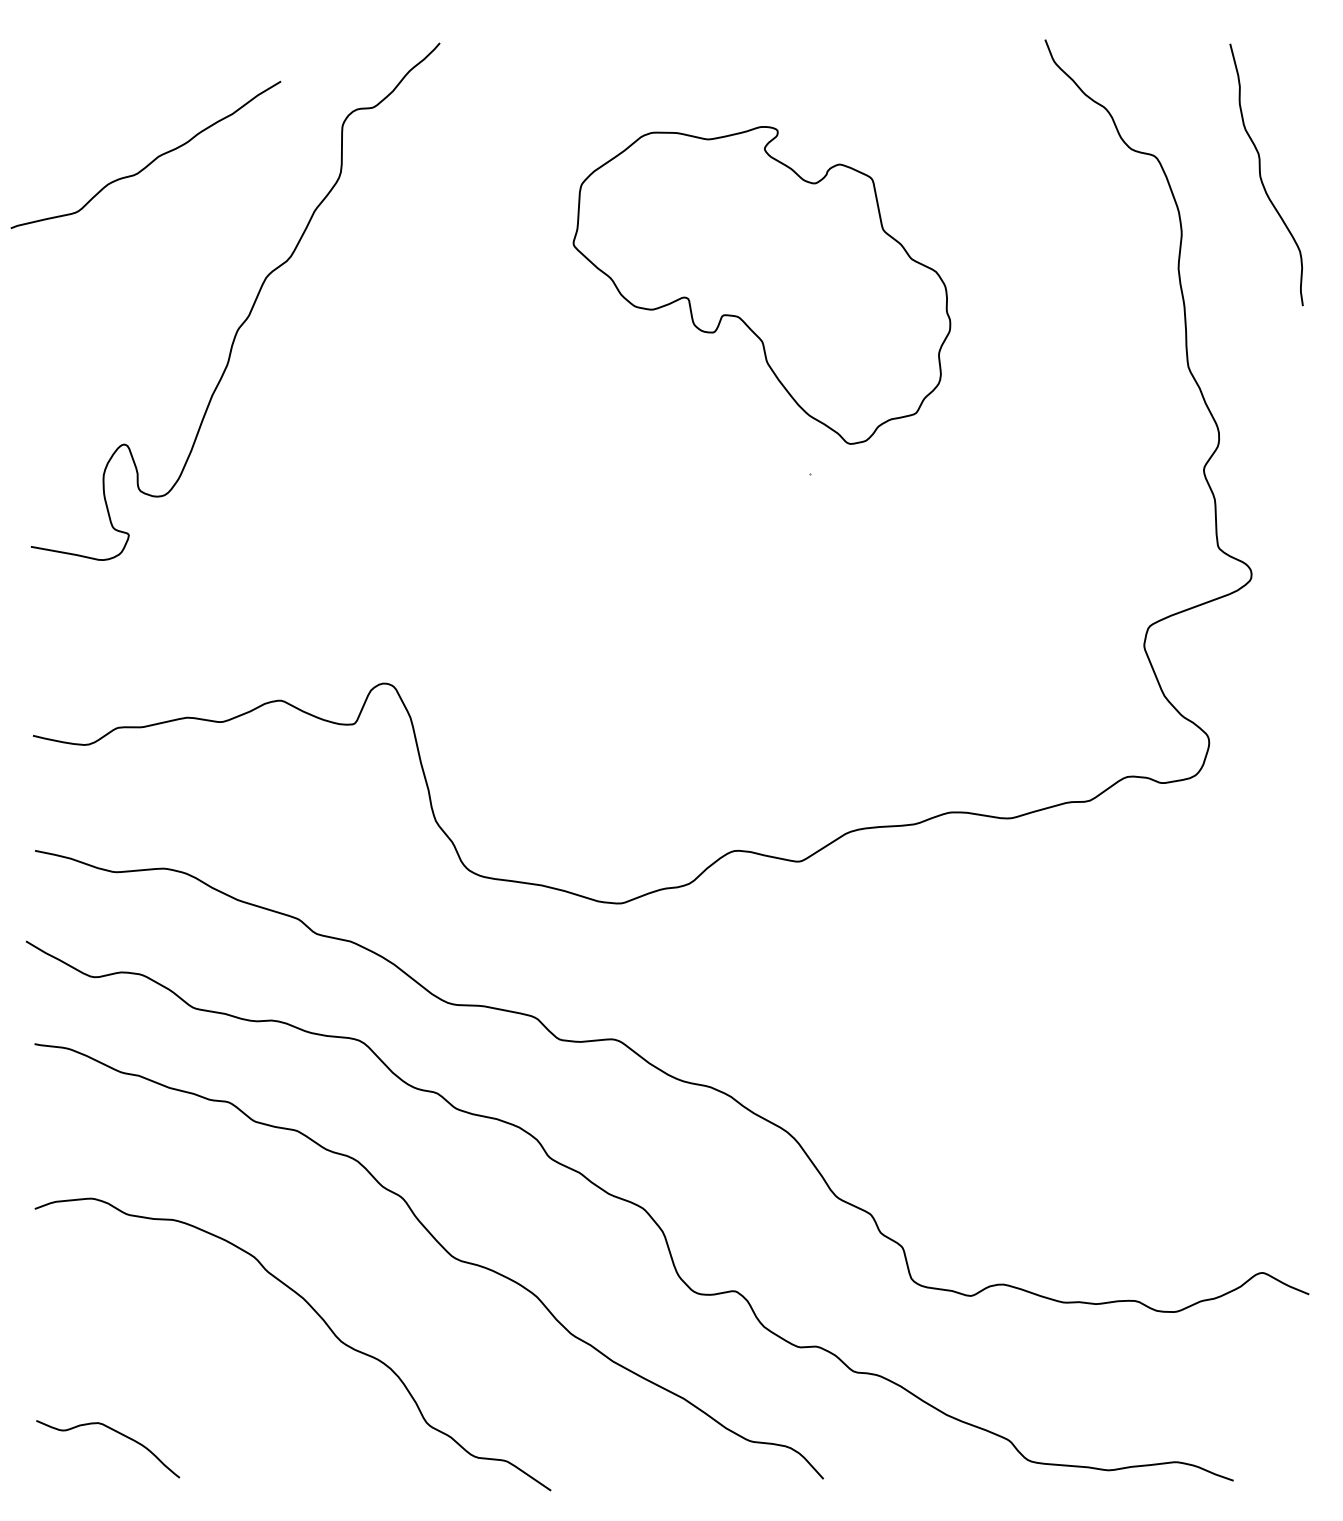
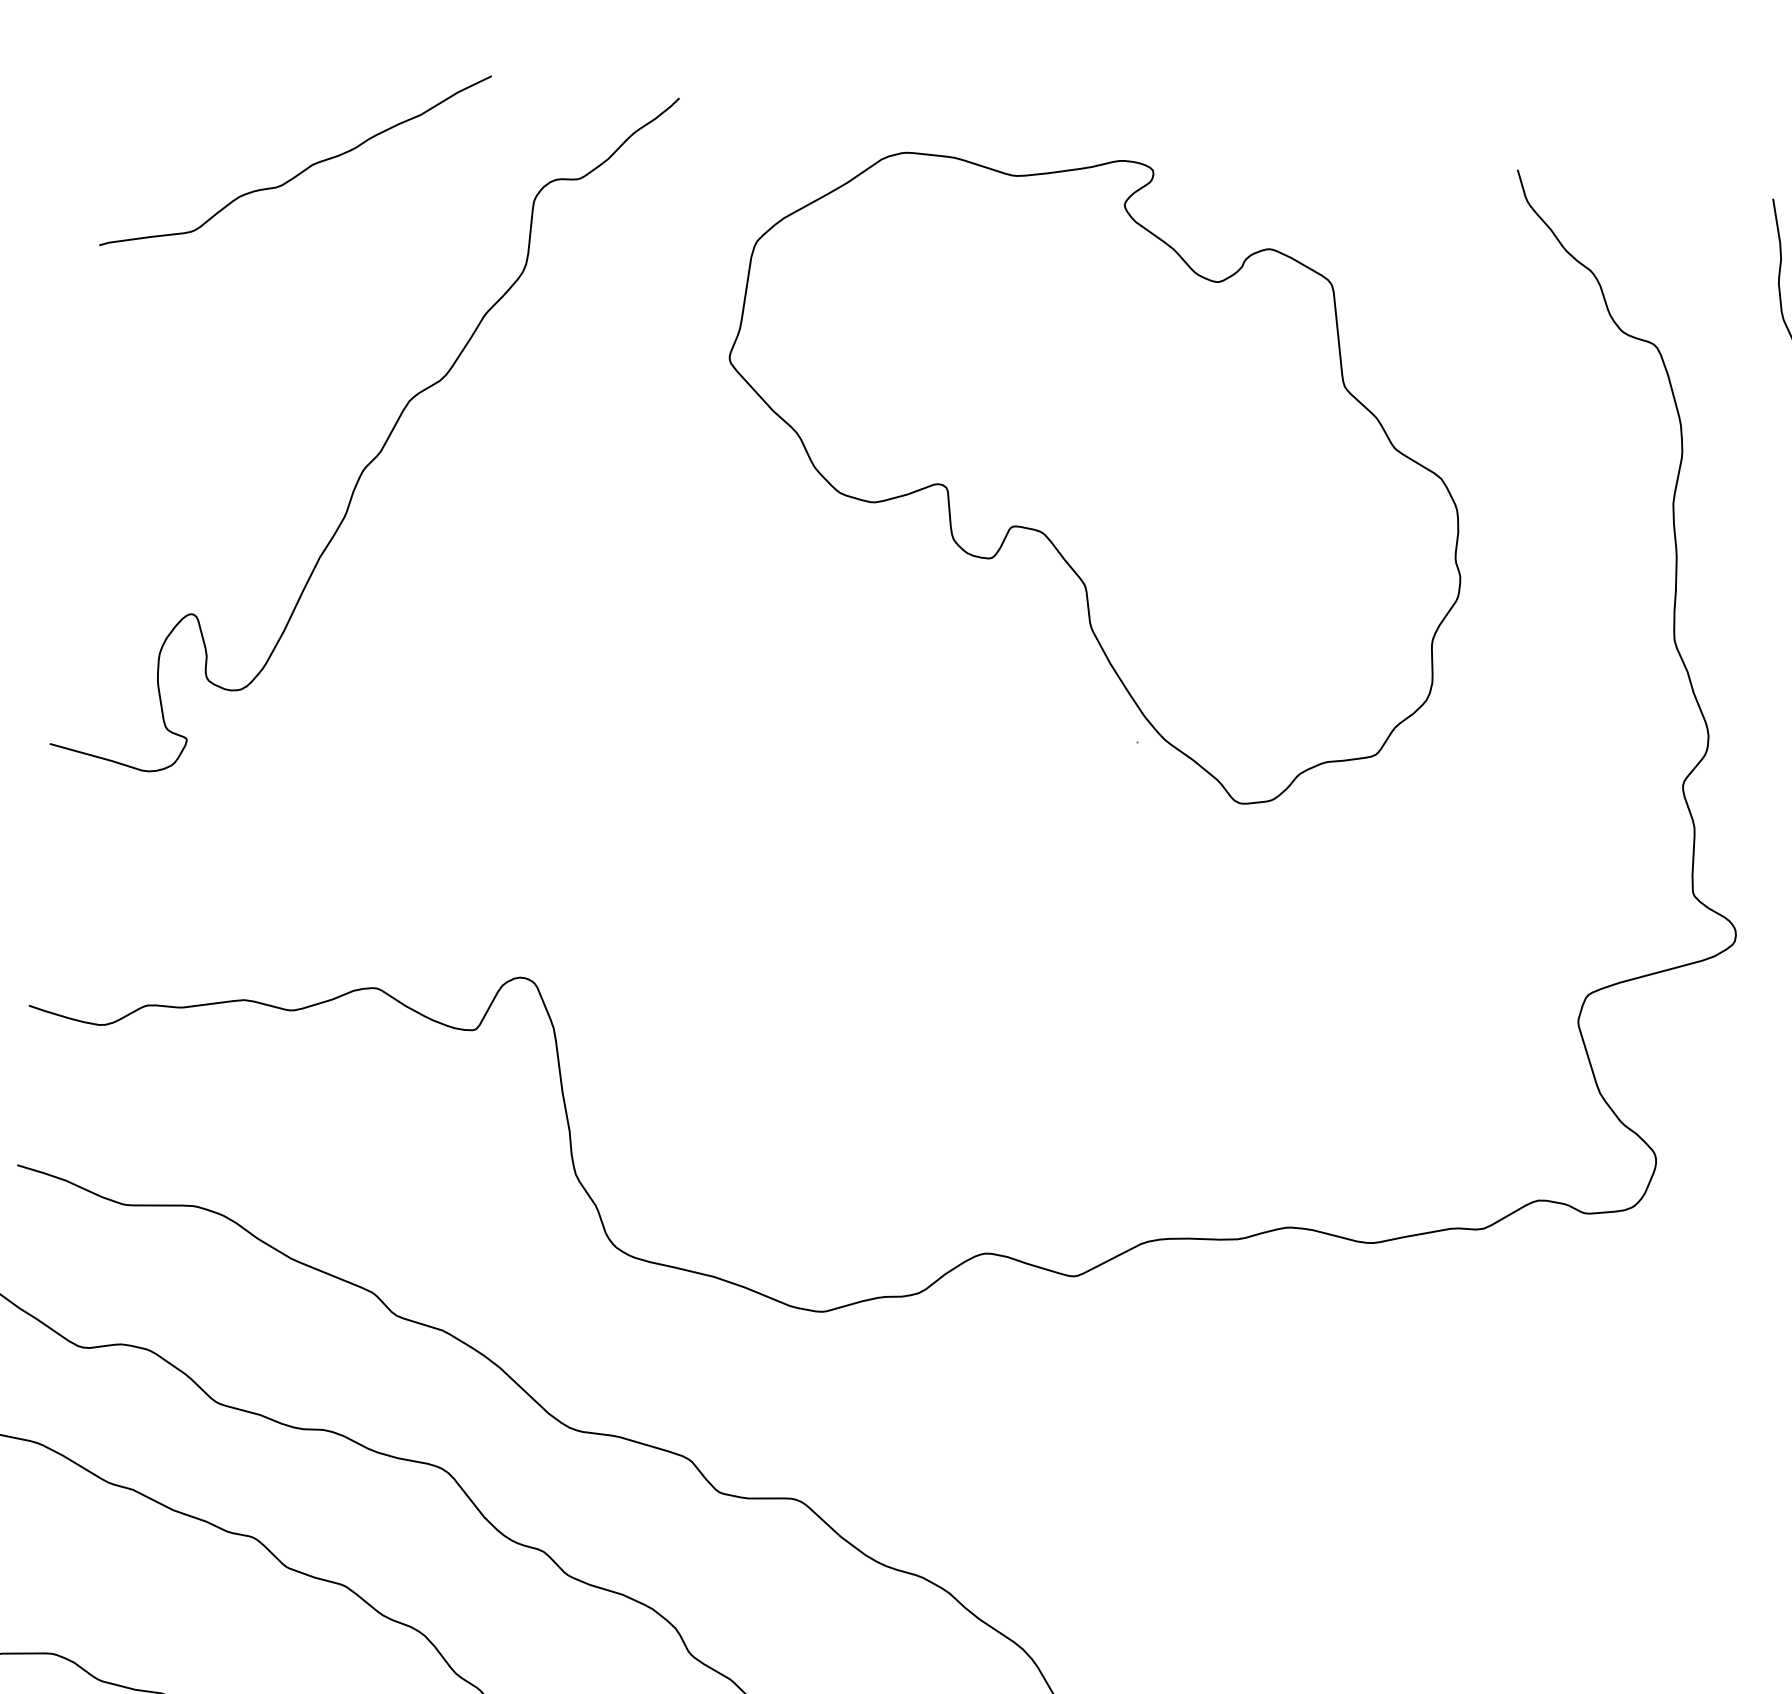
curve: (152, 160) -> (303, 169), moved
part: (761, 285) -> (1093, 474), size x1.43

